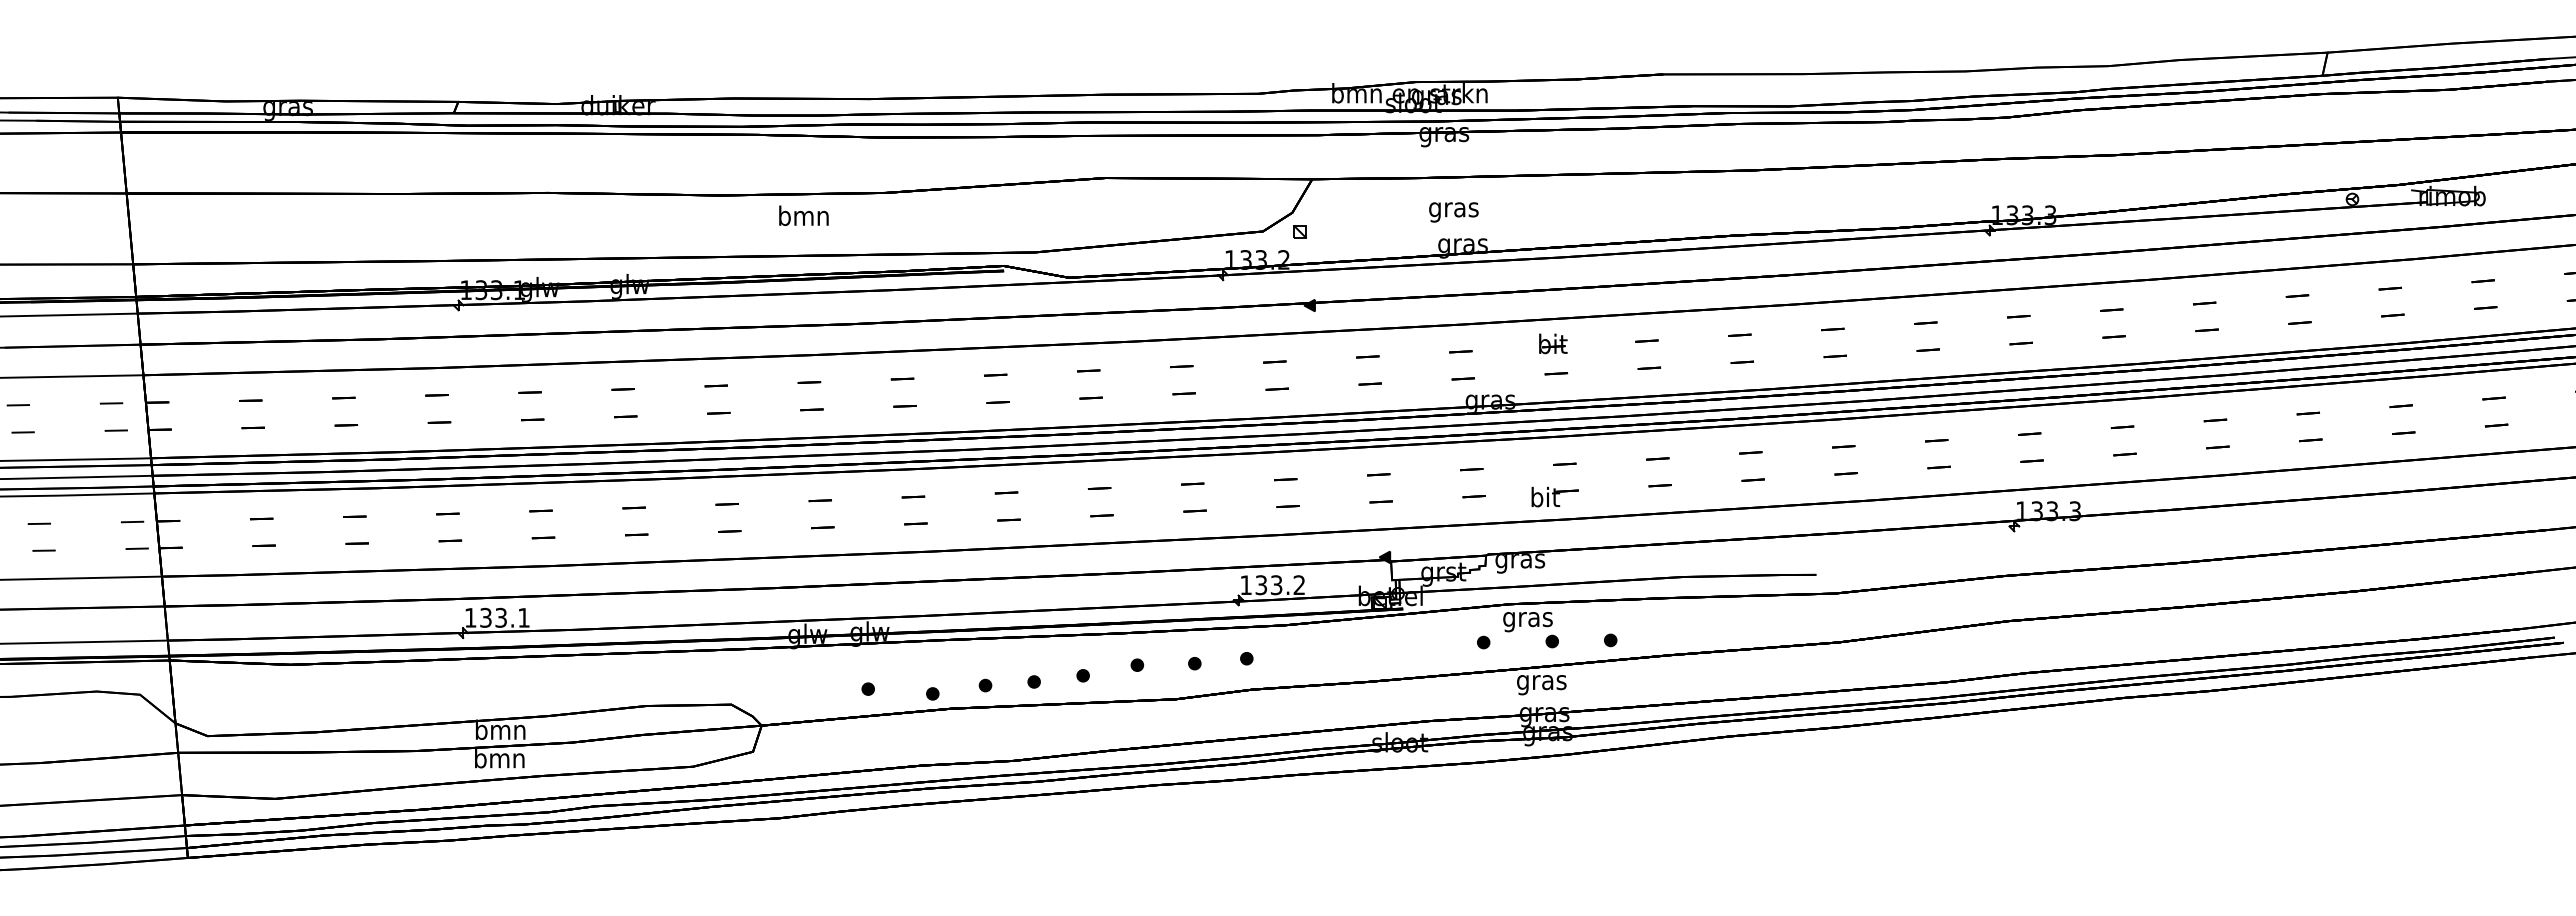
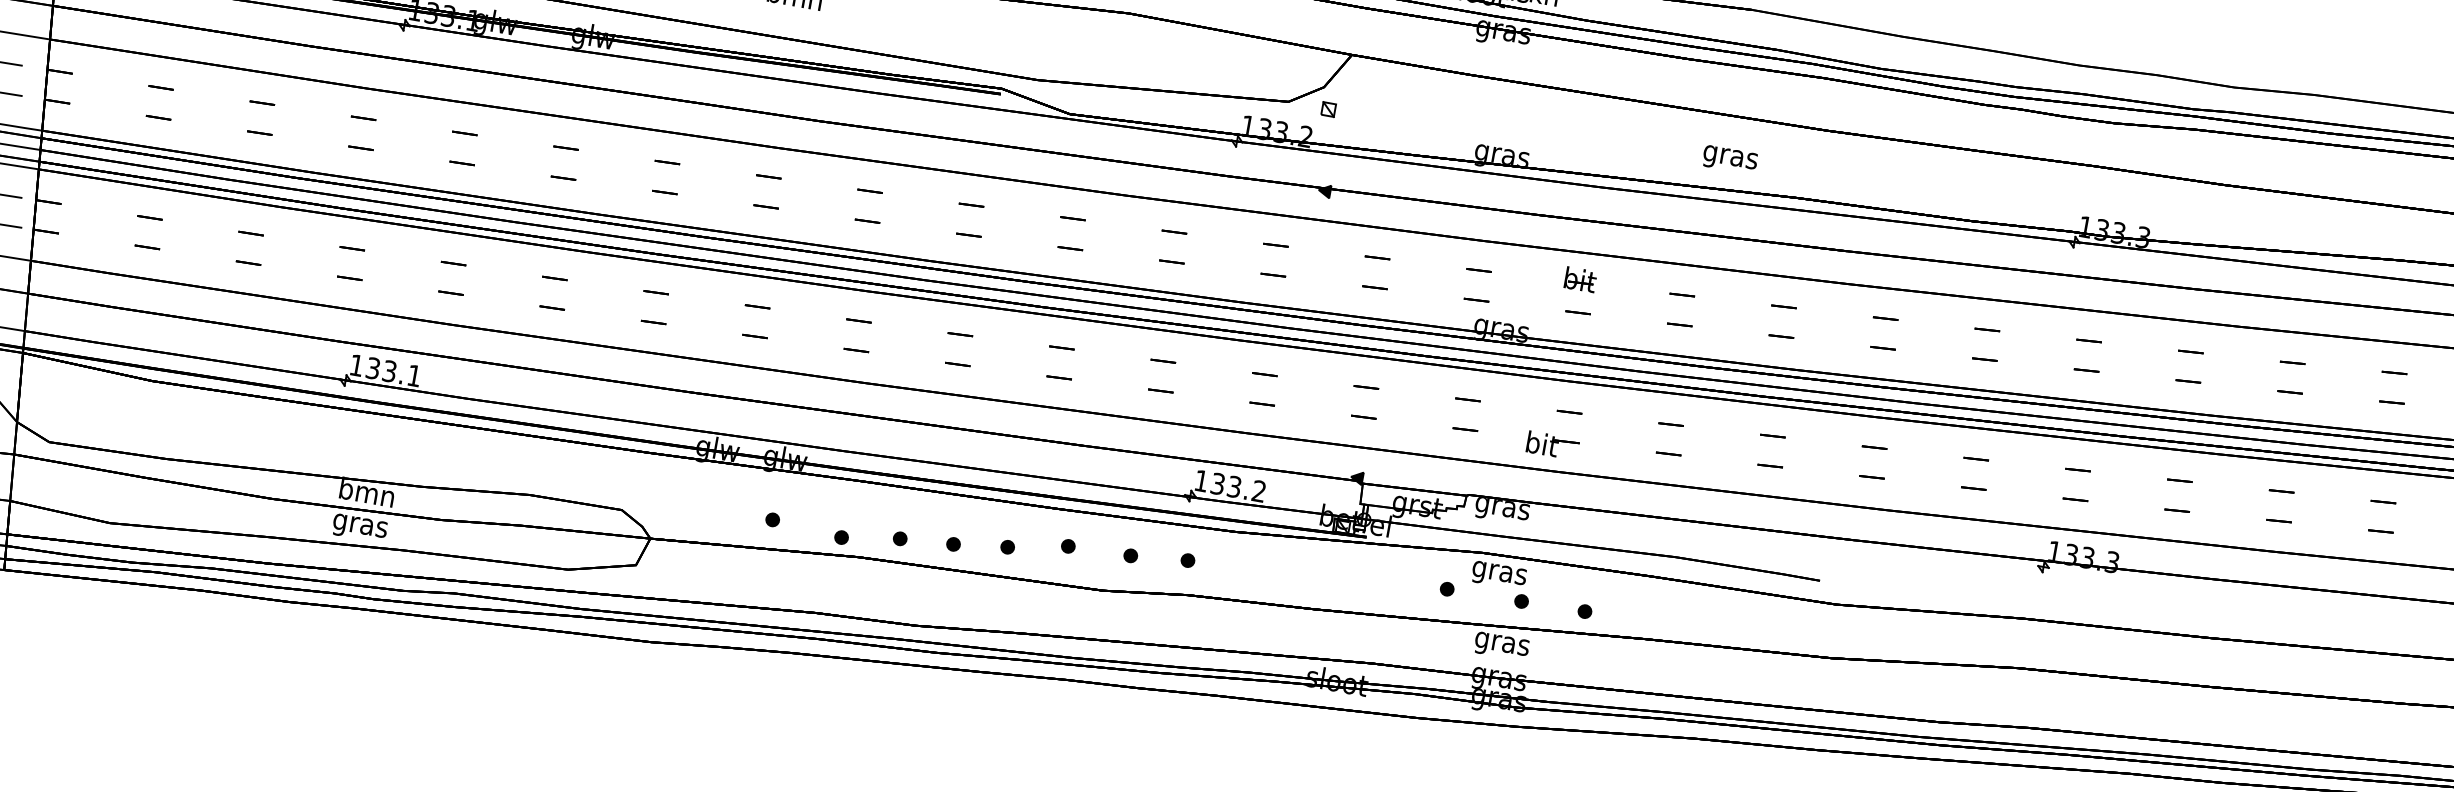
text: (1453, 212) -> (1729, 160), moved
text: (499, 761) -> (359, 526), bmn -> gras

